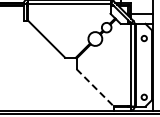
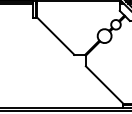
line: (95, 88) -> (104, 85), dashed -> solid

